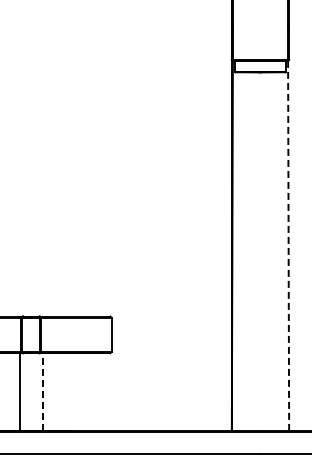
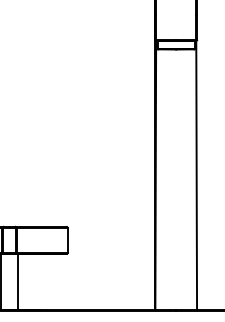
line: (288, 246) -> (196, 176), dashed -> solid
line: (42, 392) -> (17, 282), dashed -> solid

